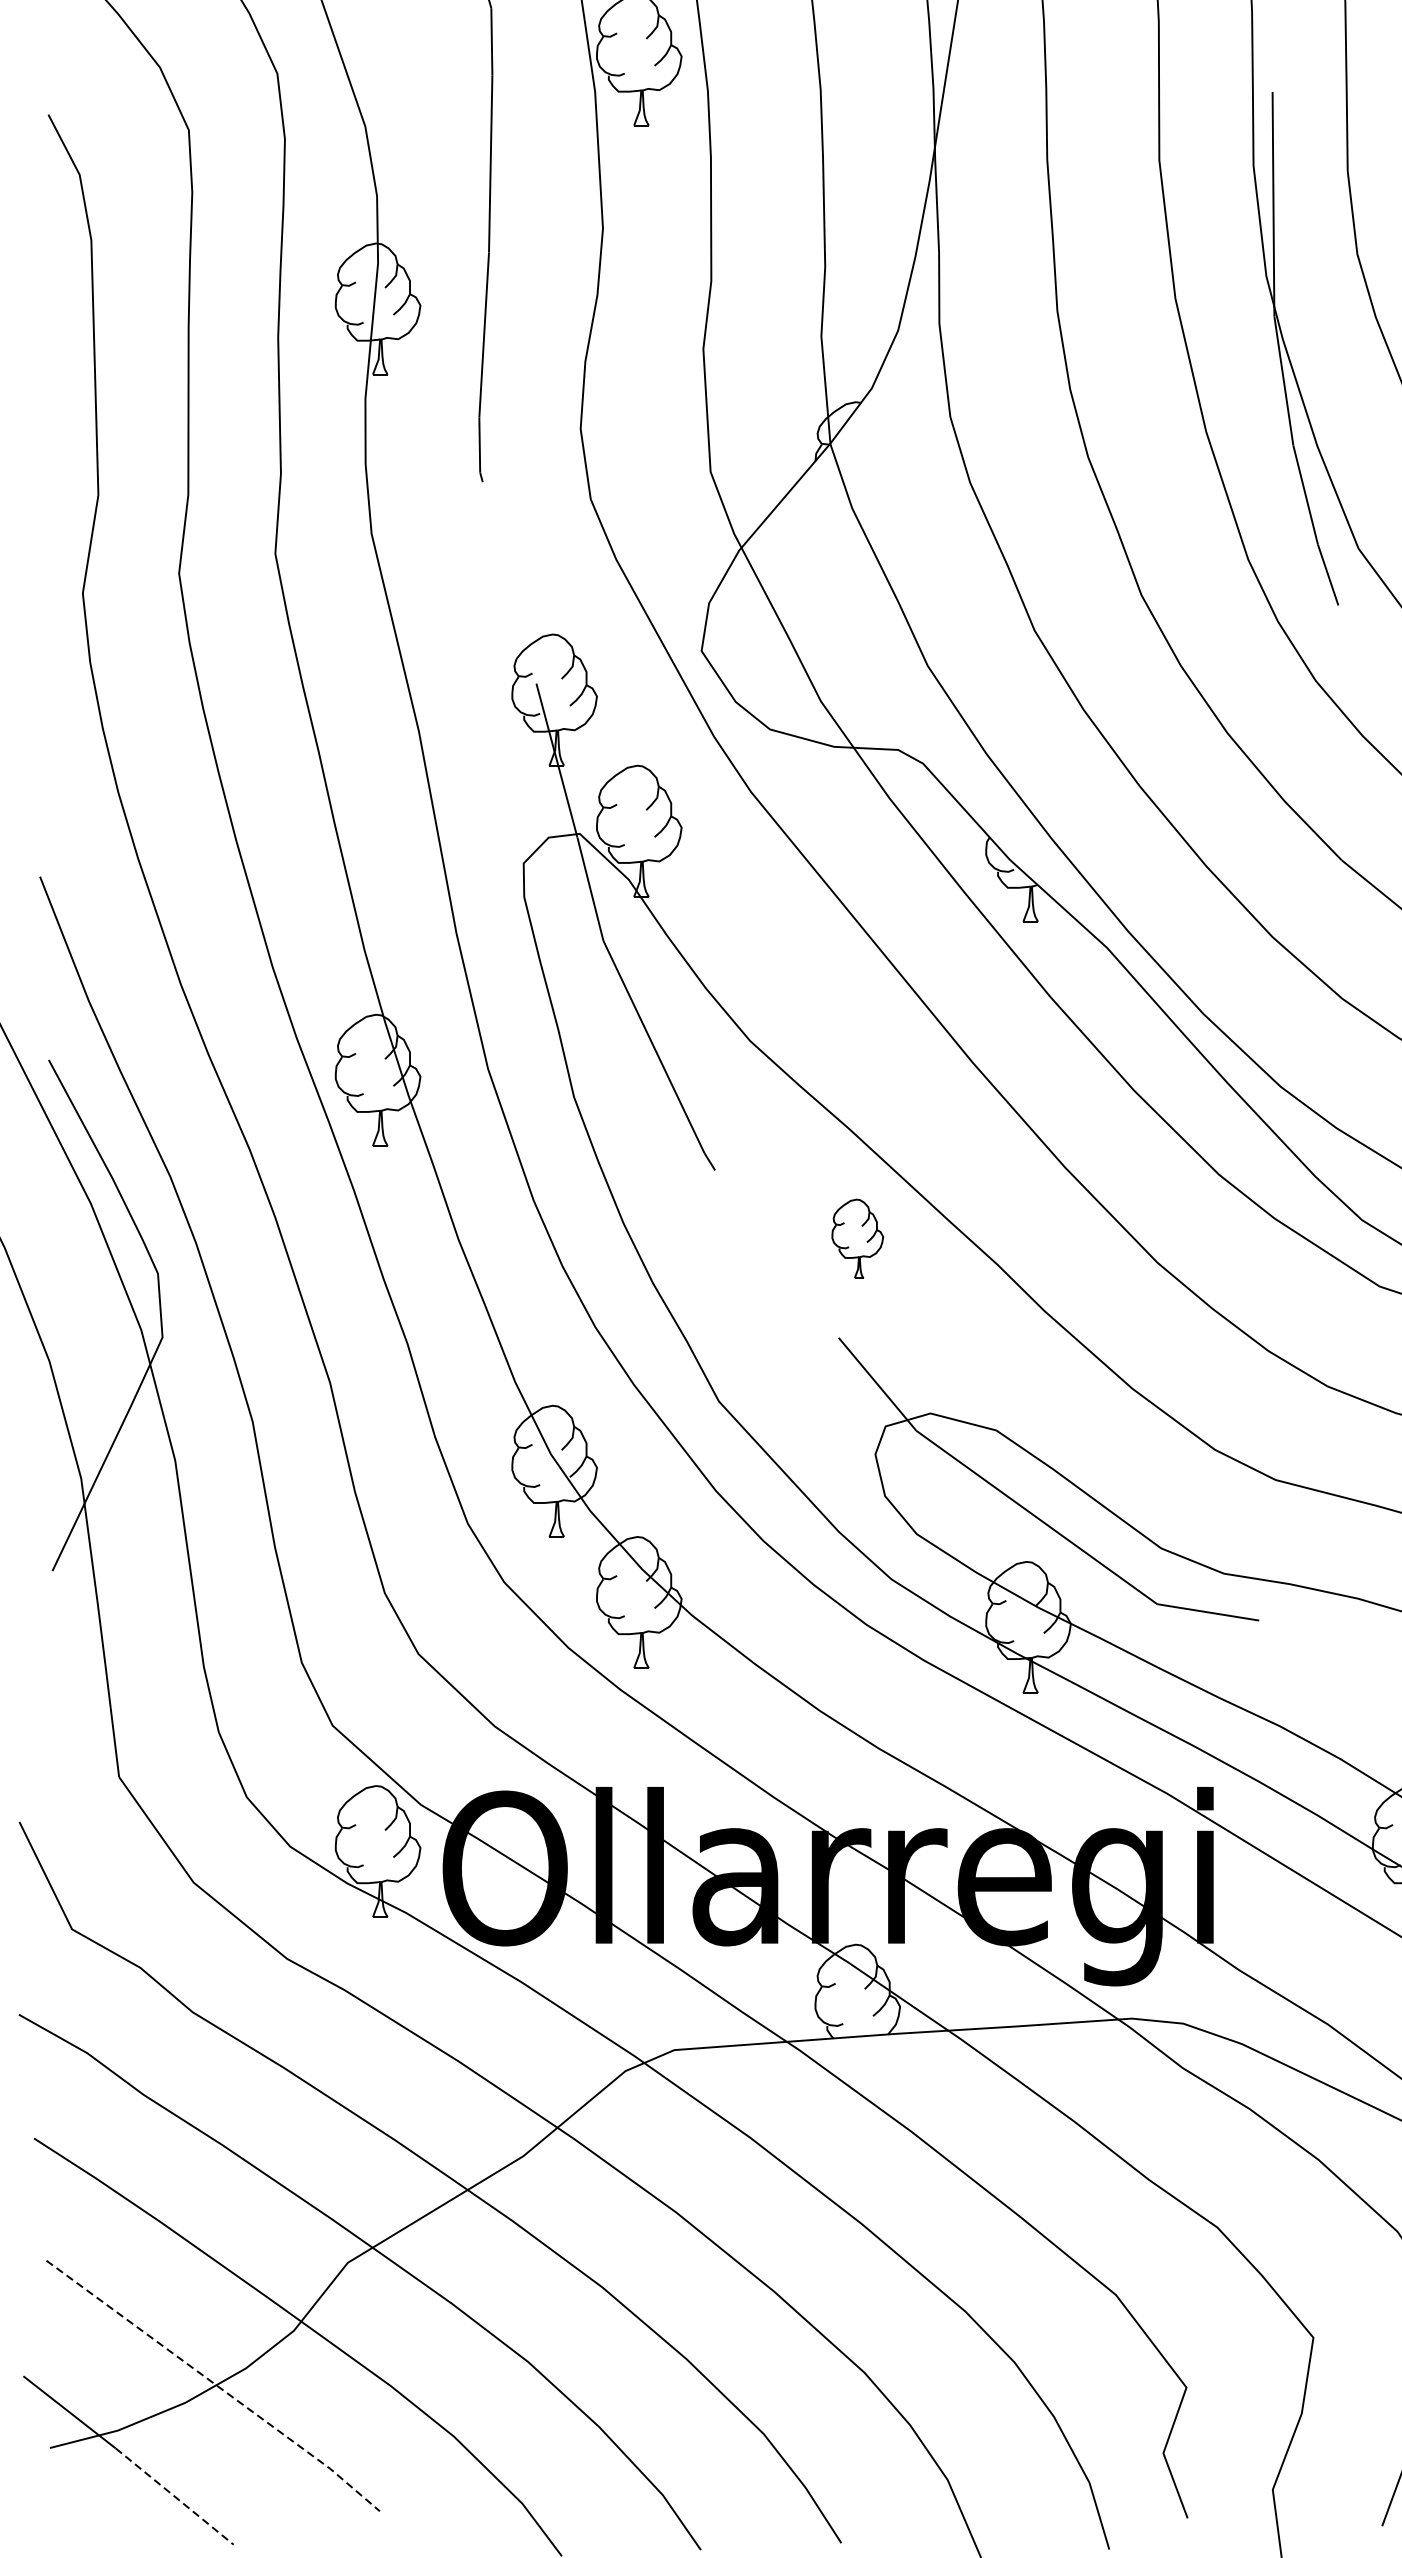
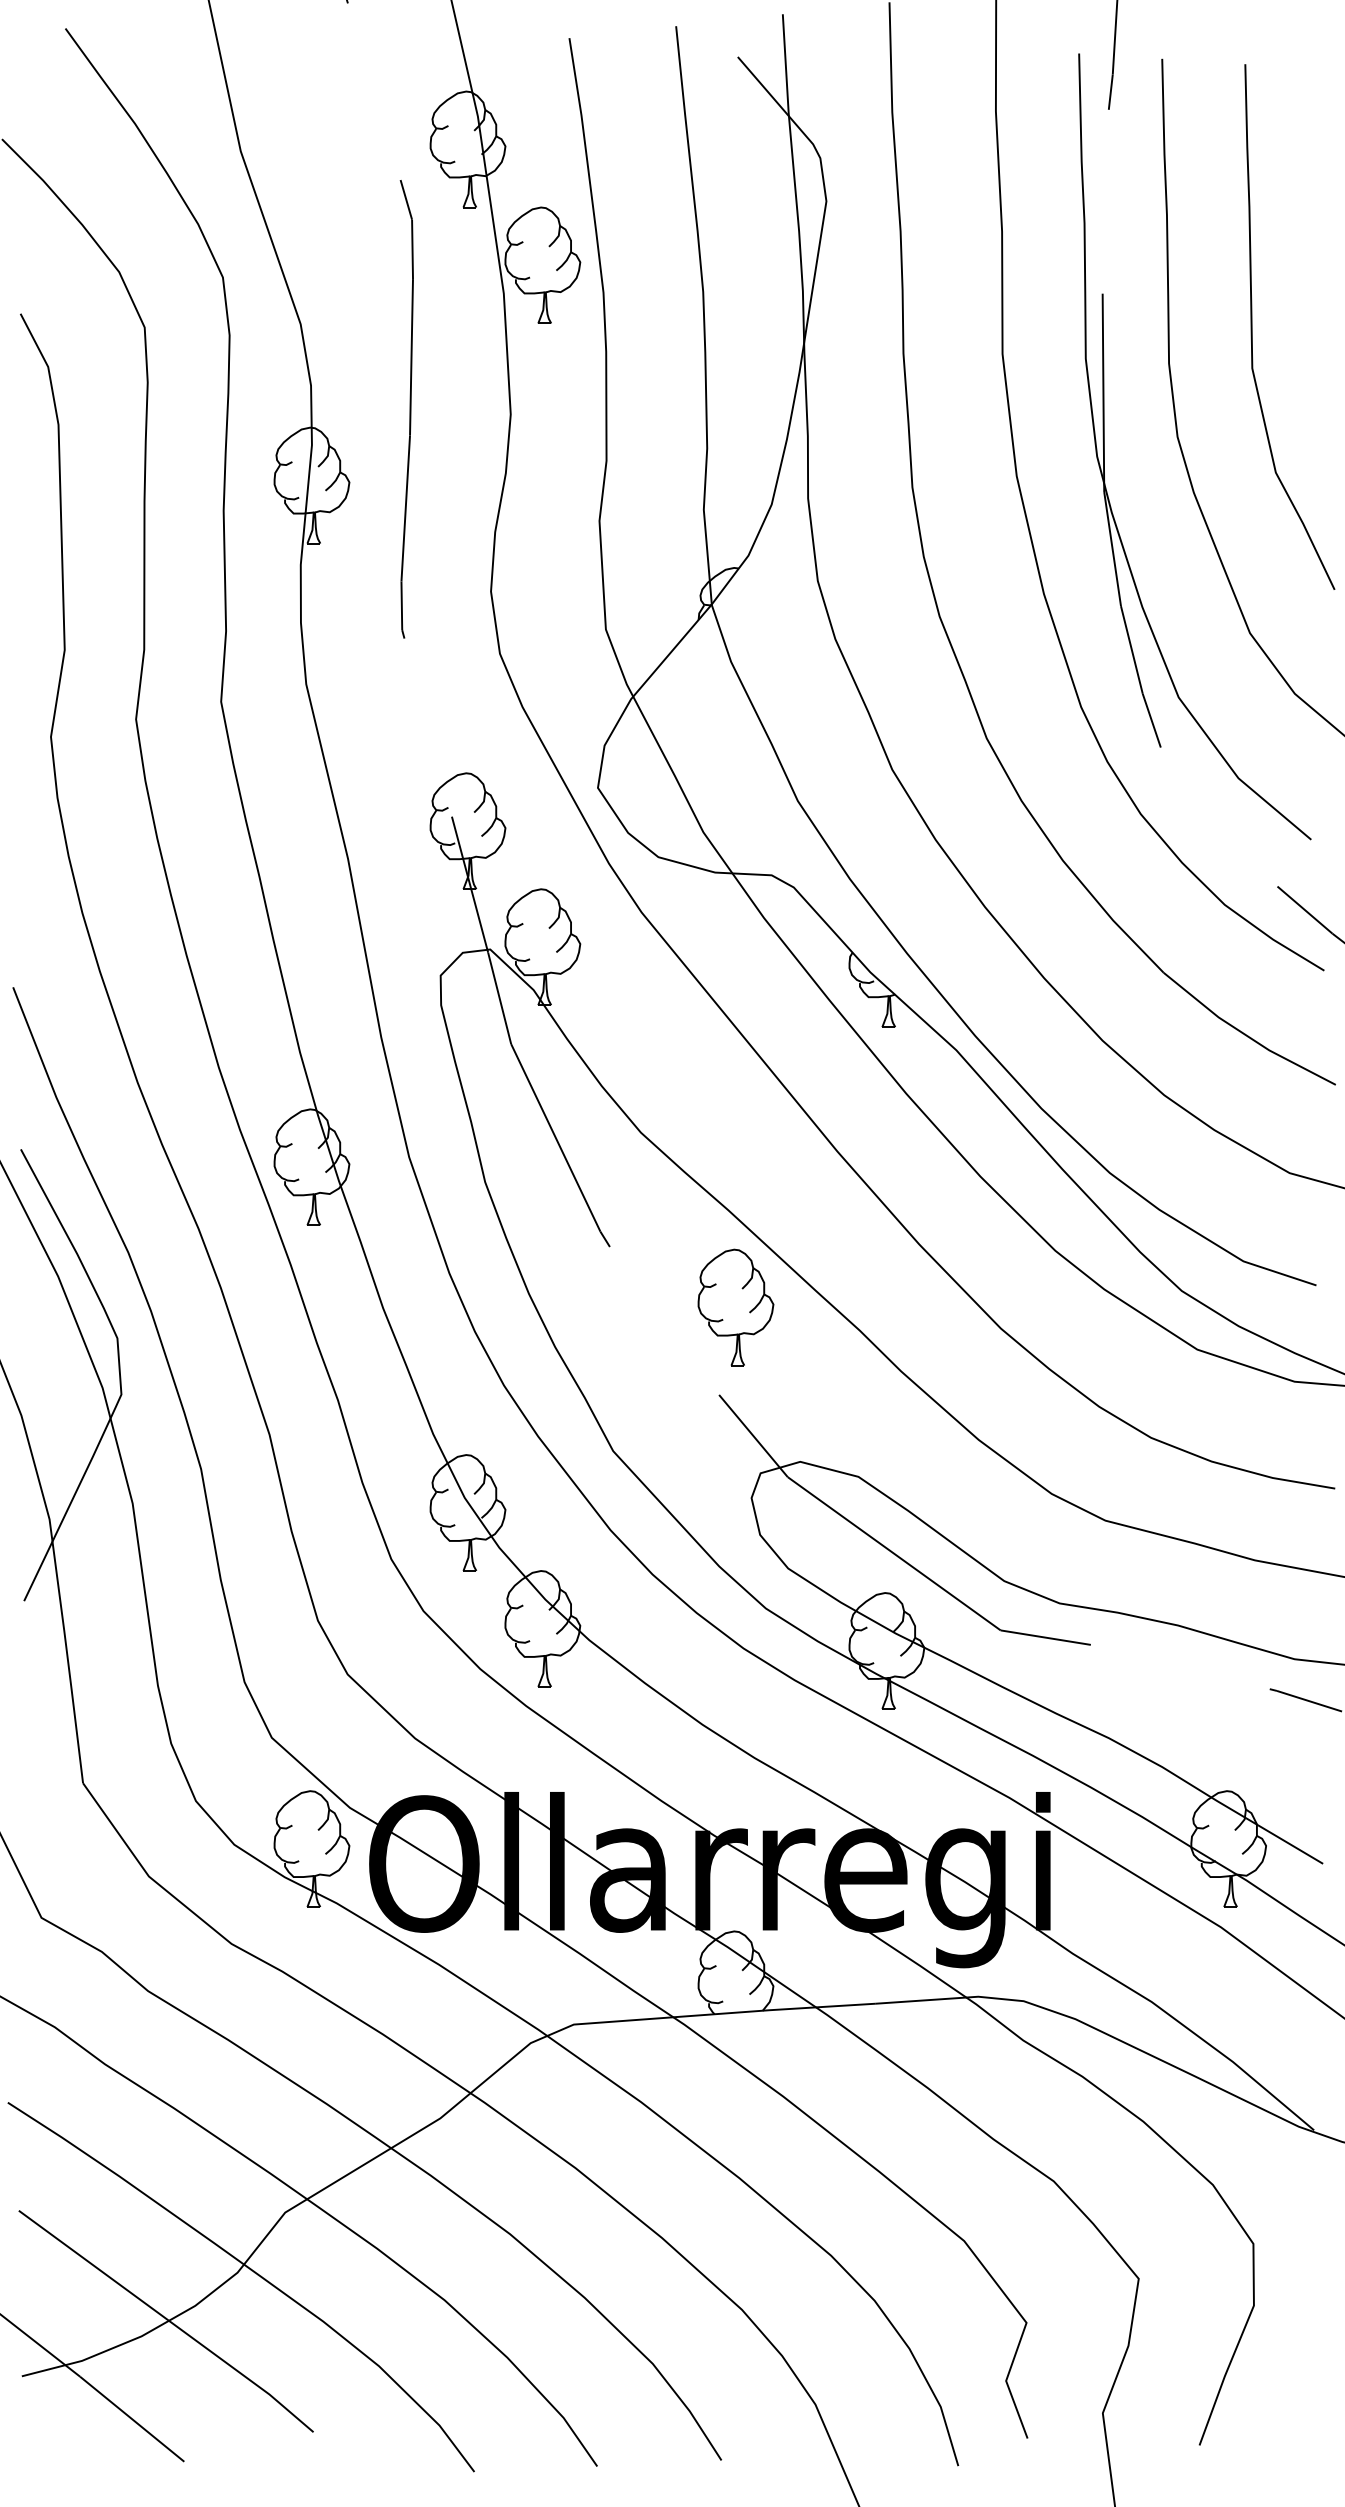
part: (857, 1238) -> (735, 1307), size x1.67
line: (214, 2384) -> (167, 2320), dashed -> solid
line: (175, 2496) -> (132, 2419), dashed -> solid

